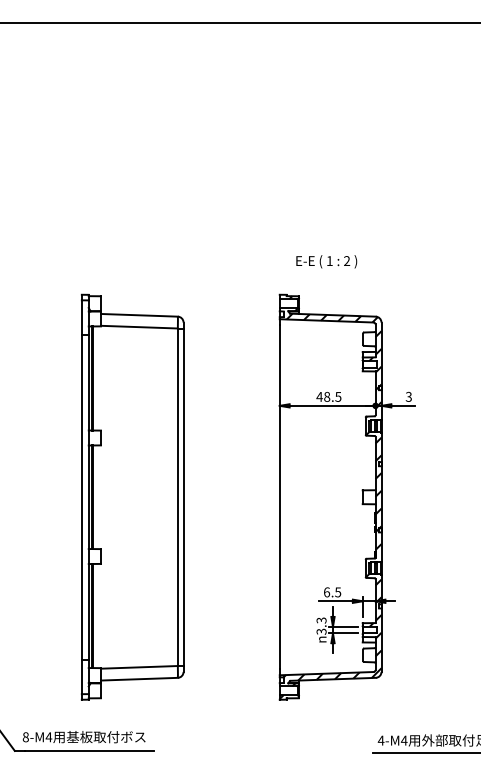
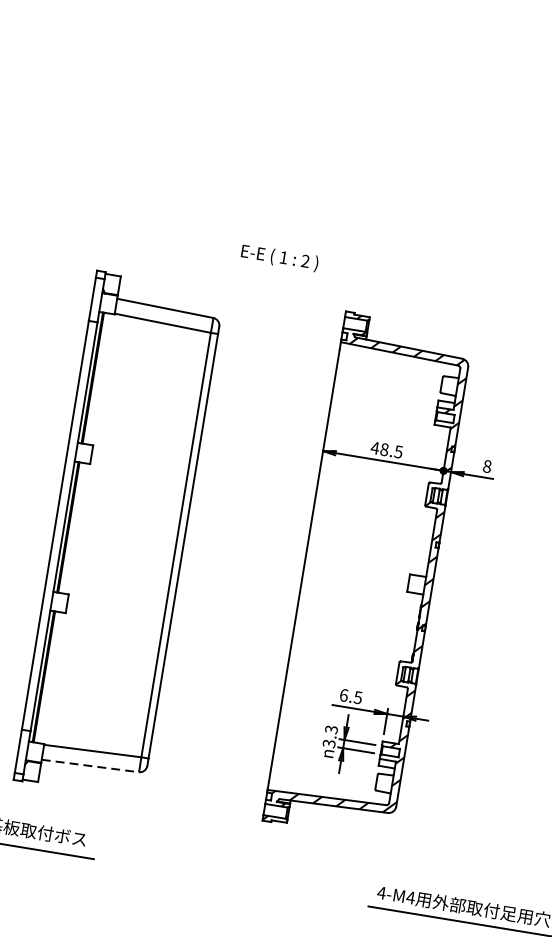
text: (326, 261) -> (279, 257), moved
text: (408, 396) -> (486, 465), 3 -> 8
line: (139, 679) -> (90, 766), solid -> dashed

